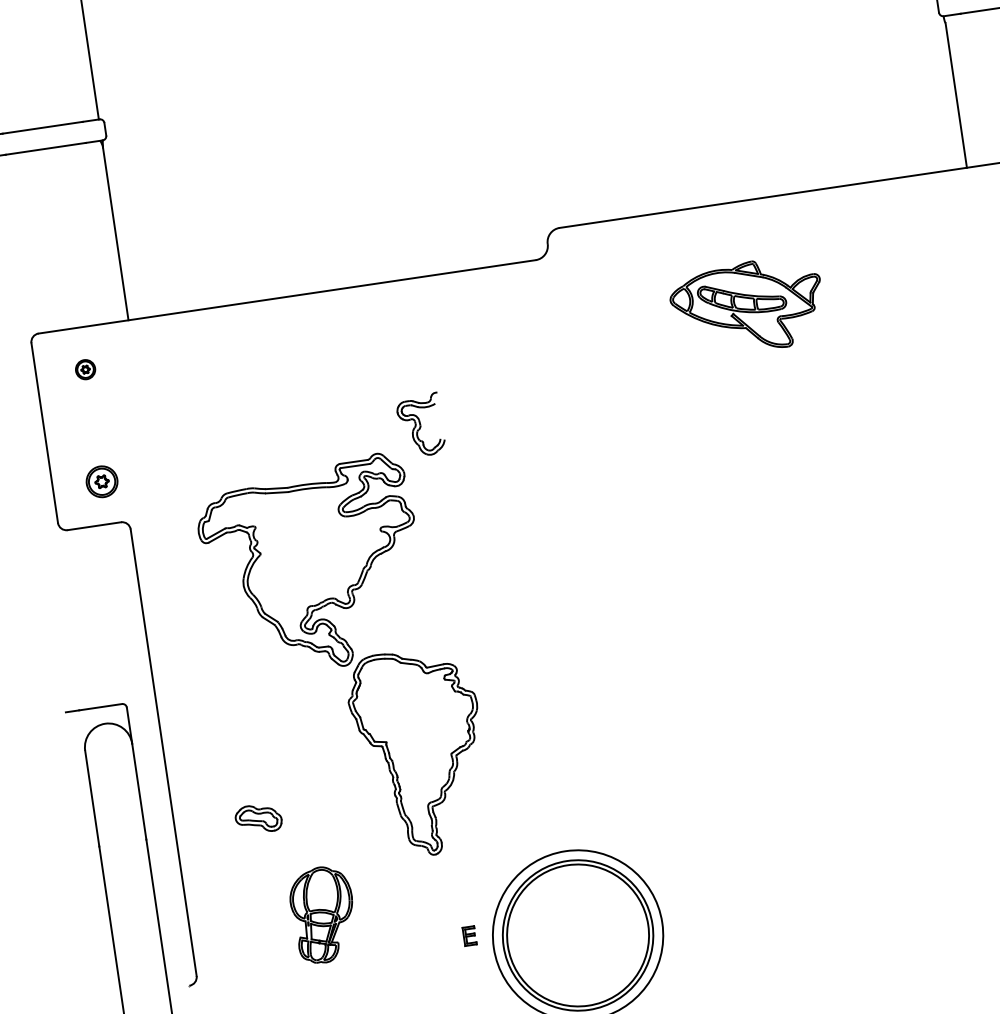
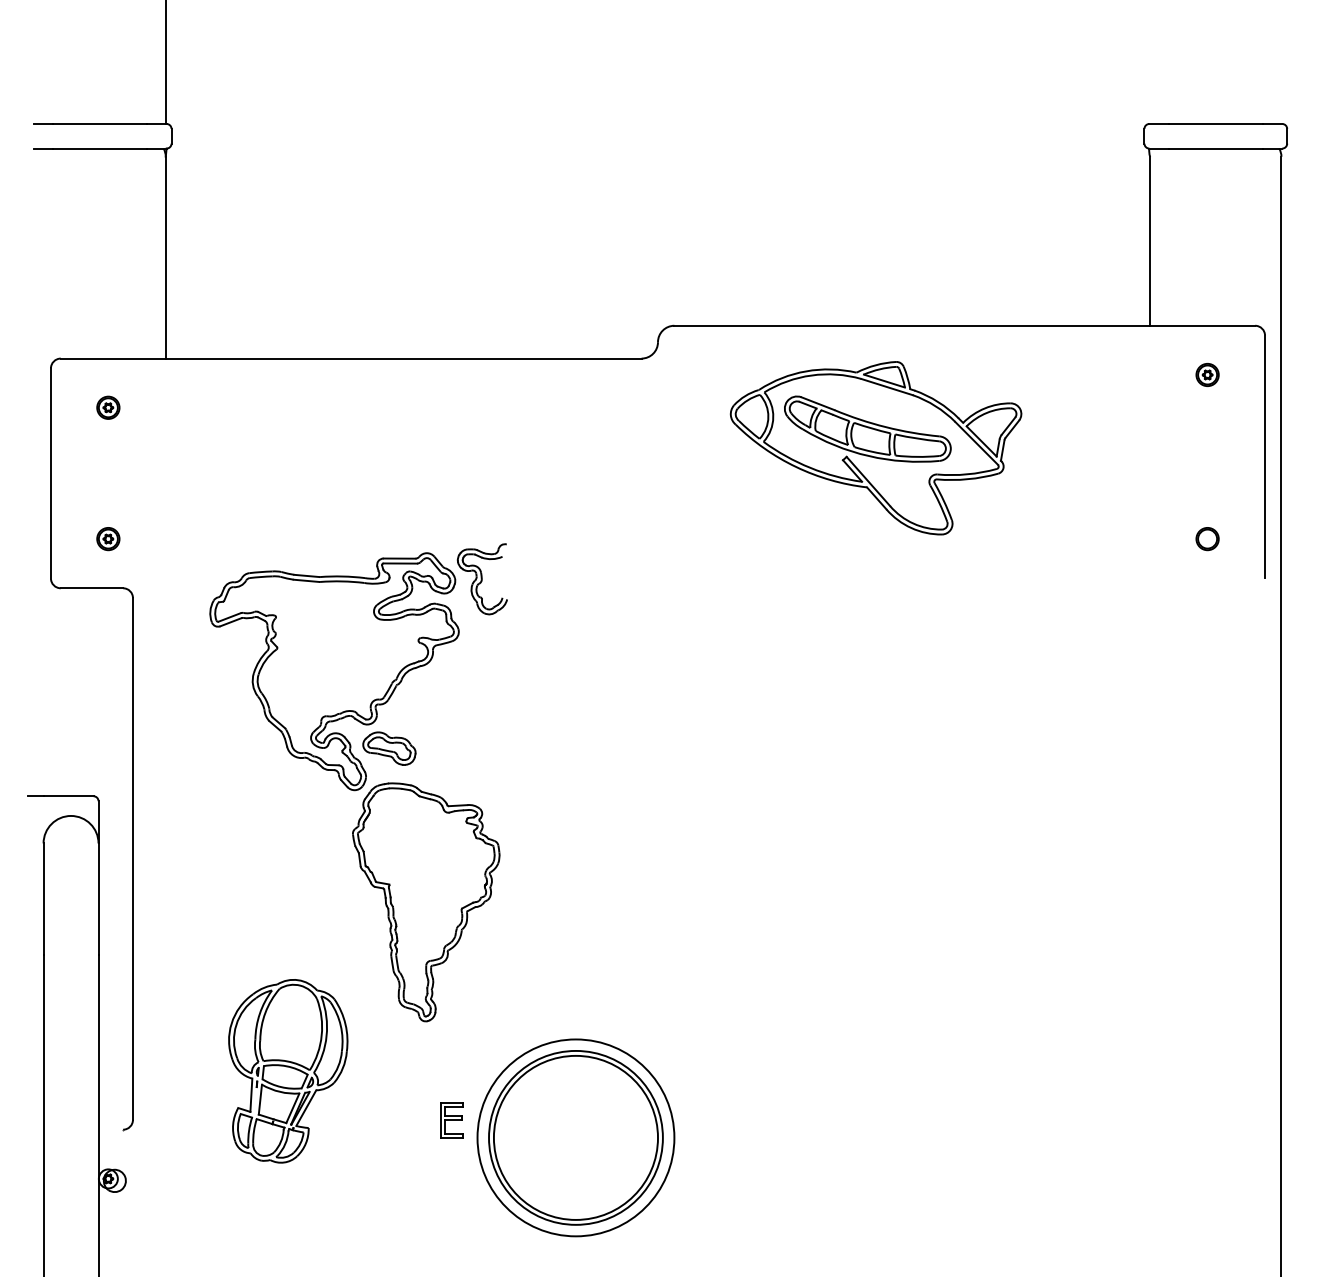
part: (747, 307) -> (875, 448), size x1.67
part: (420, 425) -> (481, 579), moved
part: (102, 482) -> (108, 539), size x0.62
part: (258, 818) -> (389, 748), moved
part: (323, 914) -> (288, 1071), size x1.67
part: (469, 936) -> (451, 1120), size x1.67

